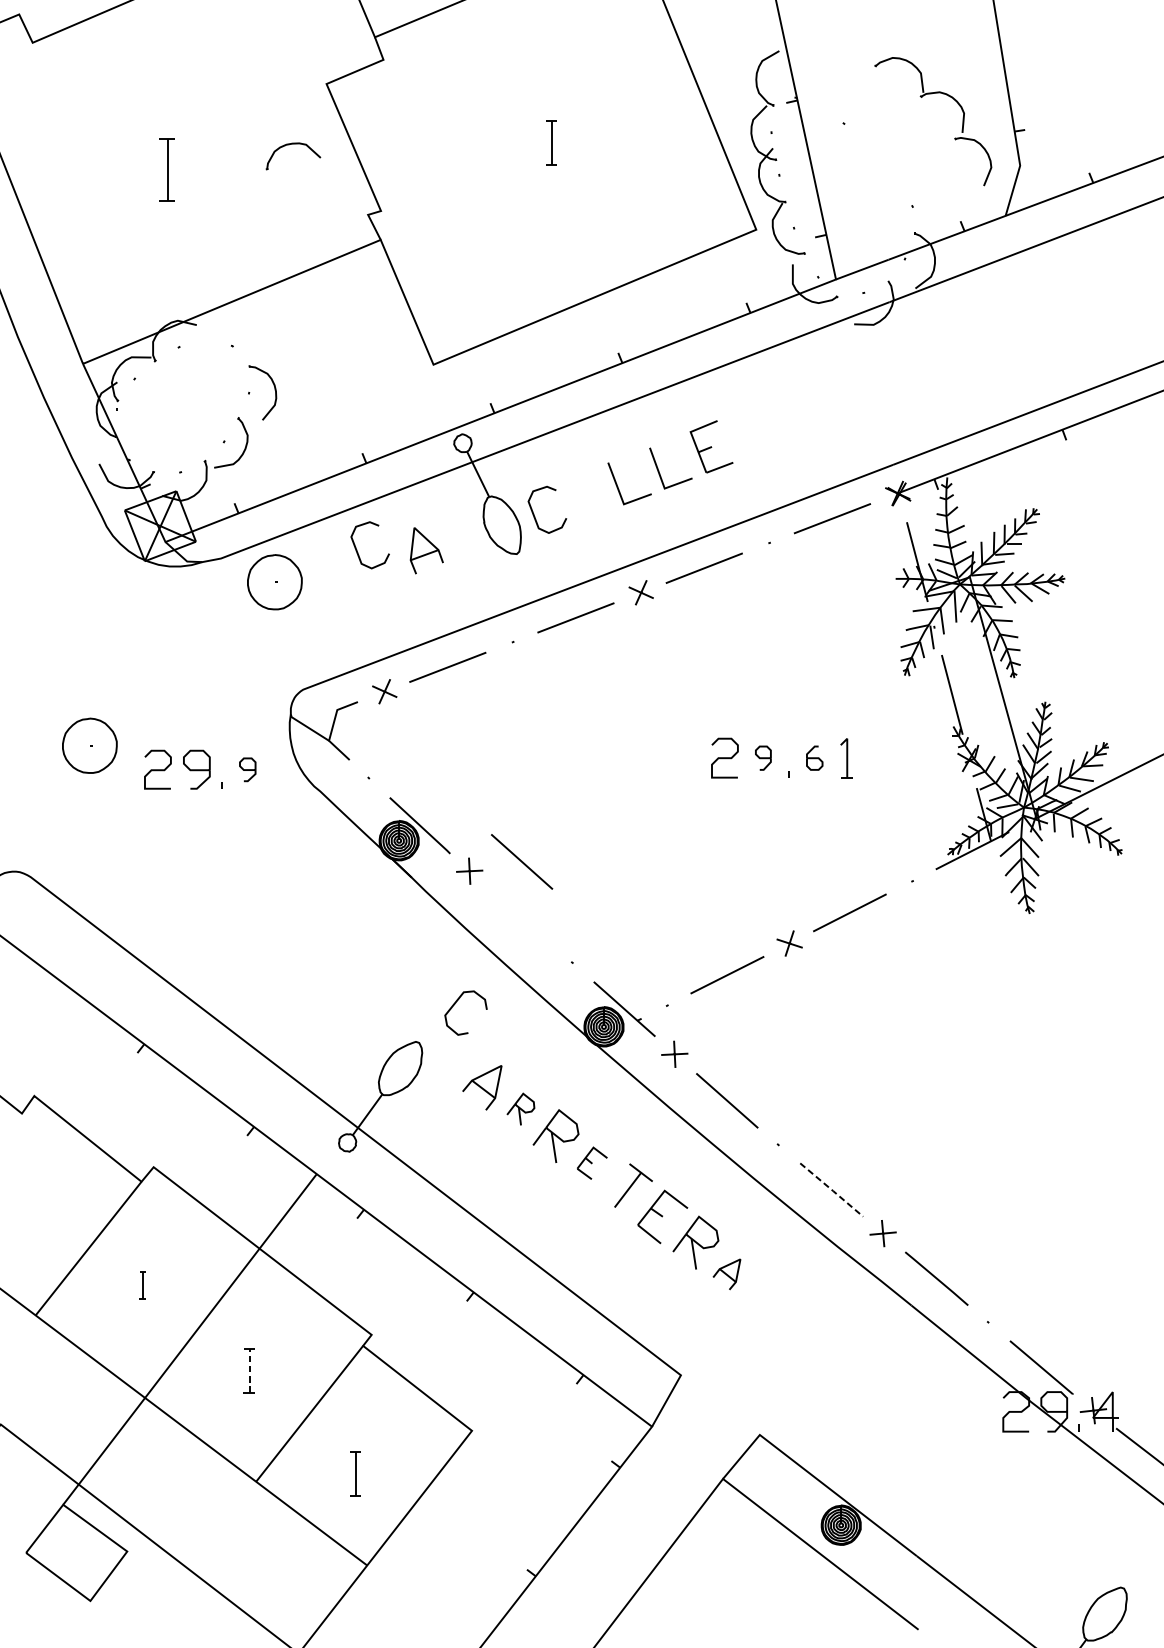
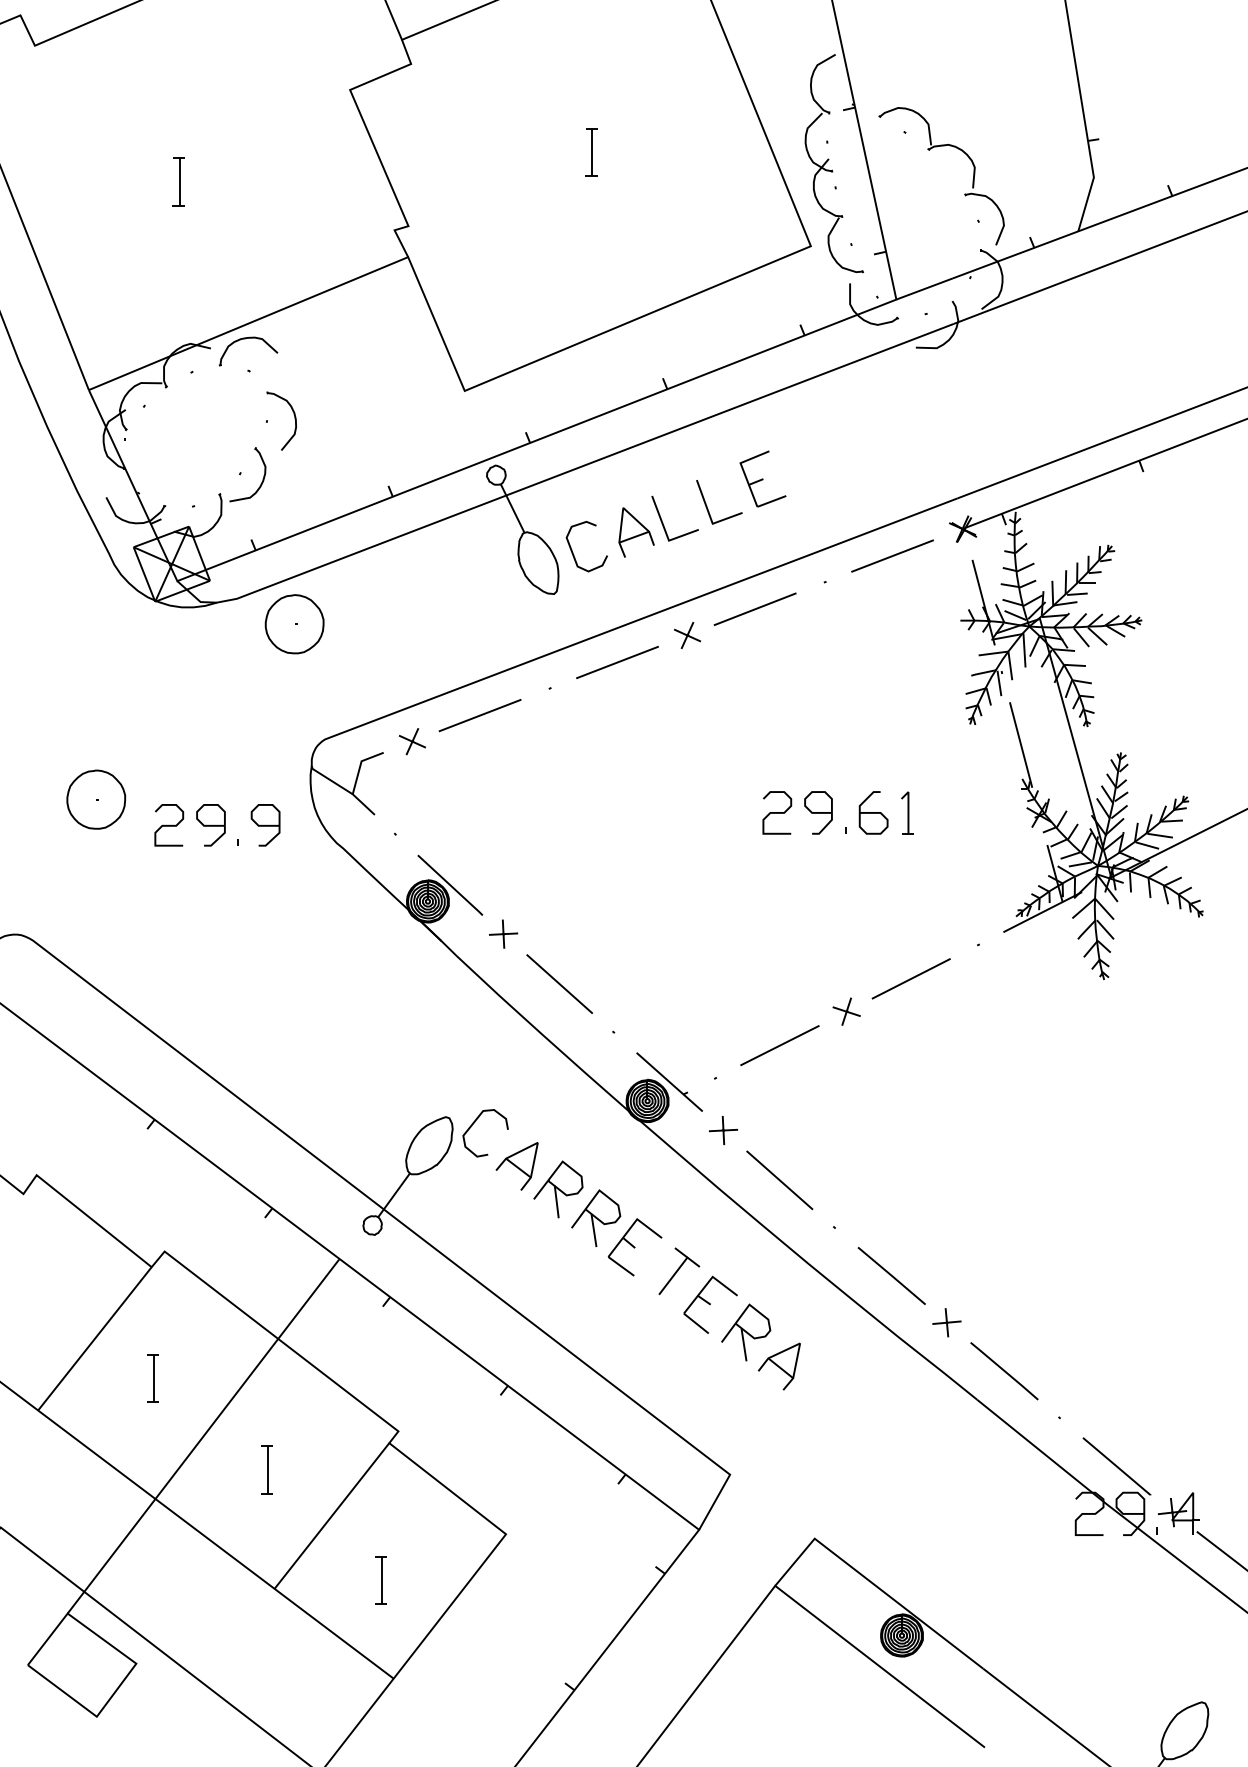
part: (921, 97) -> (929, 150), moved
part: (290, 145) -> (245, 339), moved
part: (166, 169) -> (178, 181), size x0.71
curve: (356, 547) -> (382, 587), removed
part: (426, 550) -> (636, 532), moved
part: (763, 757) -> (818, 812), size x1.67
part: (814, 757) -> (873, 812), size x1.67
part: (247, 769) -> (265, 825), size x1.67
line: (521, 861) -> (559, 983), moved
curve: (456, 1003) -> (475, 1122), moved
part: (520, 1109) -> (558, 1189), size x1.67
part: (591, 1163) -> (634, 1247), size x1.67
line: (832, 1190) -> (892, 1276), dashed -> solid
part: (727, 1274) -> (779, 1366), size x1.43
part: (142, 1285) -> (152, 1378), size x1.67
line: (249, 1371) -> (267, 1470), dashed -> solid

